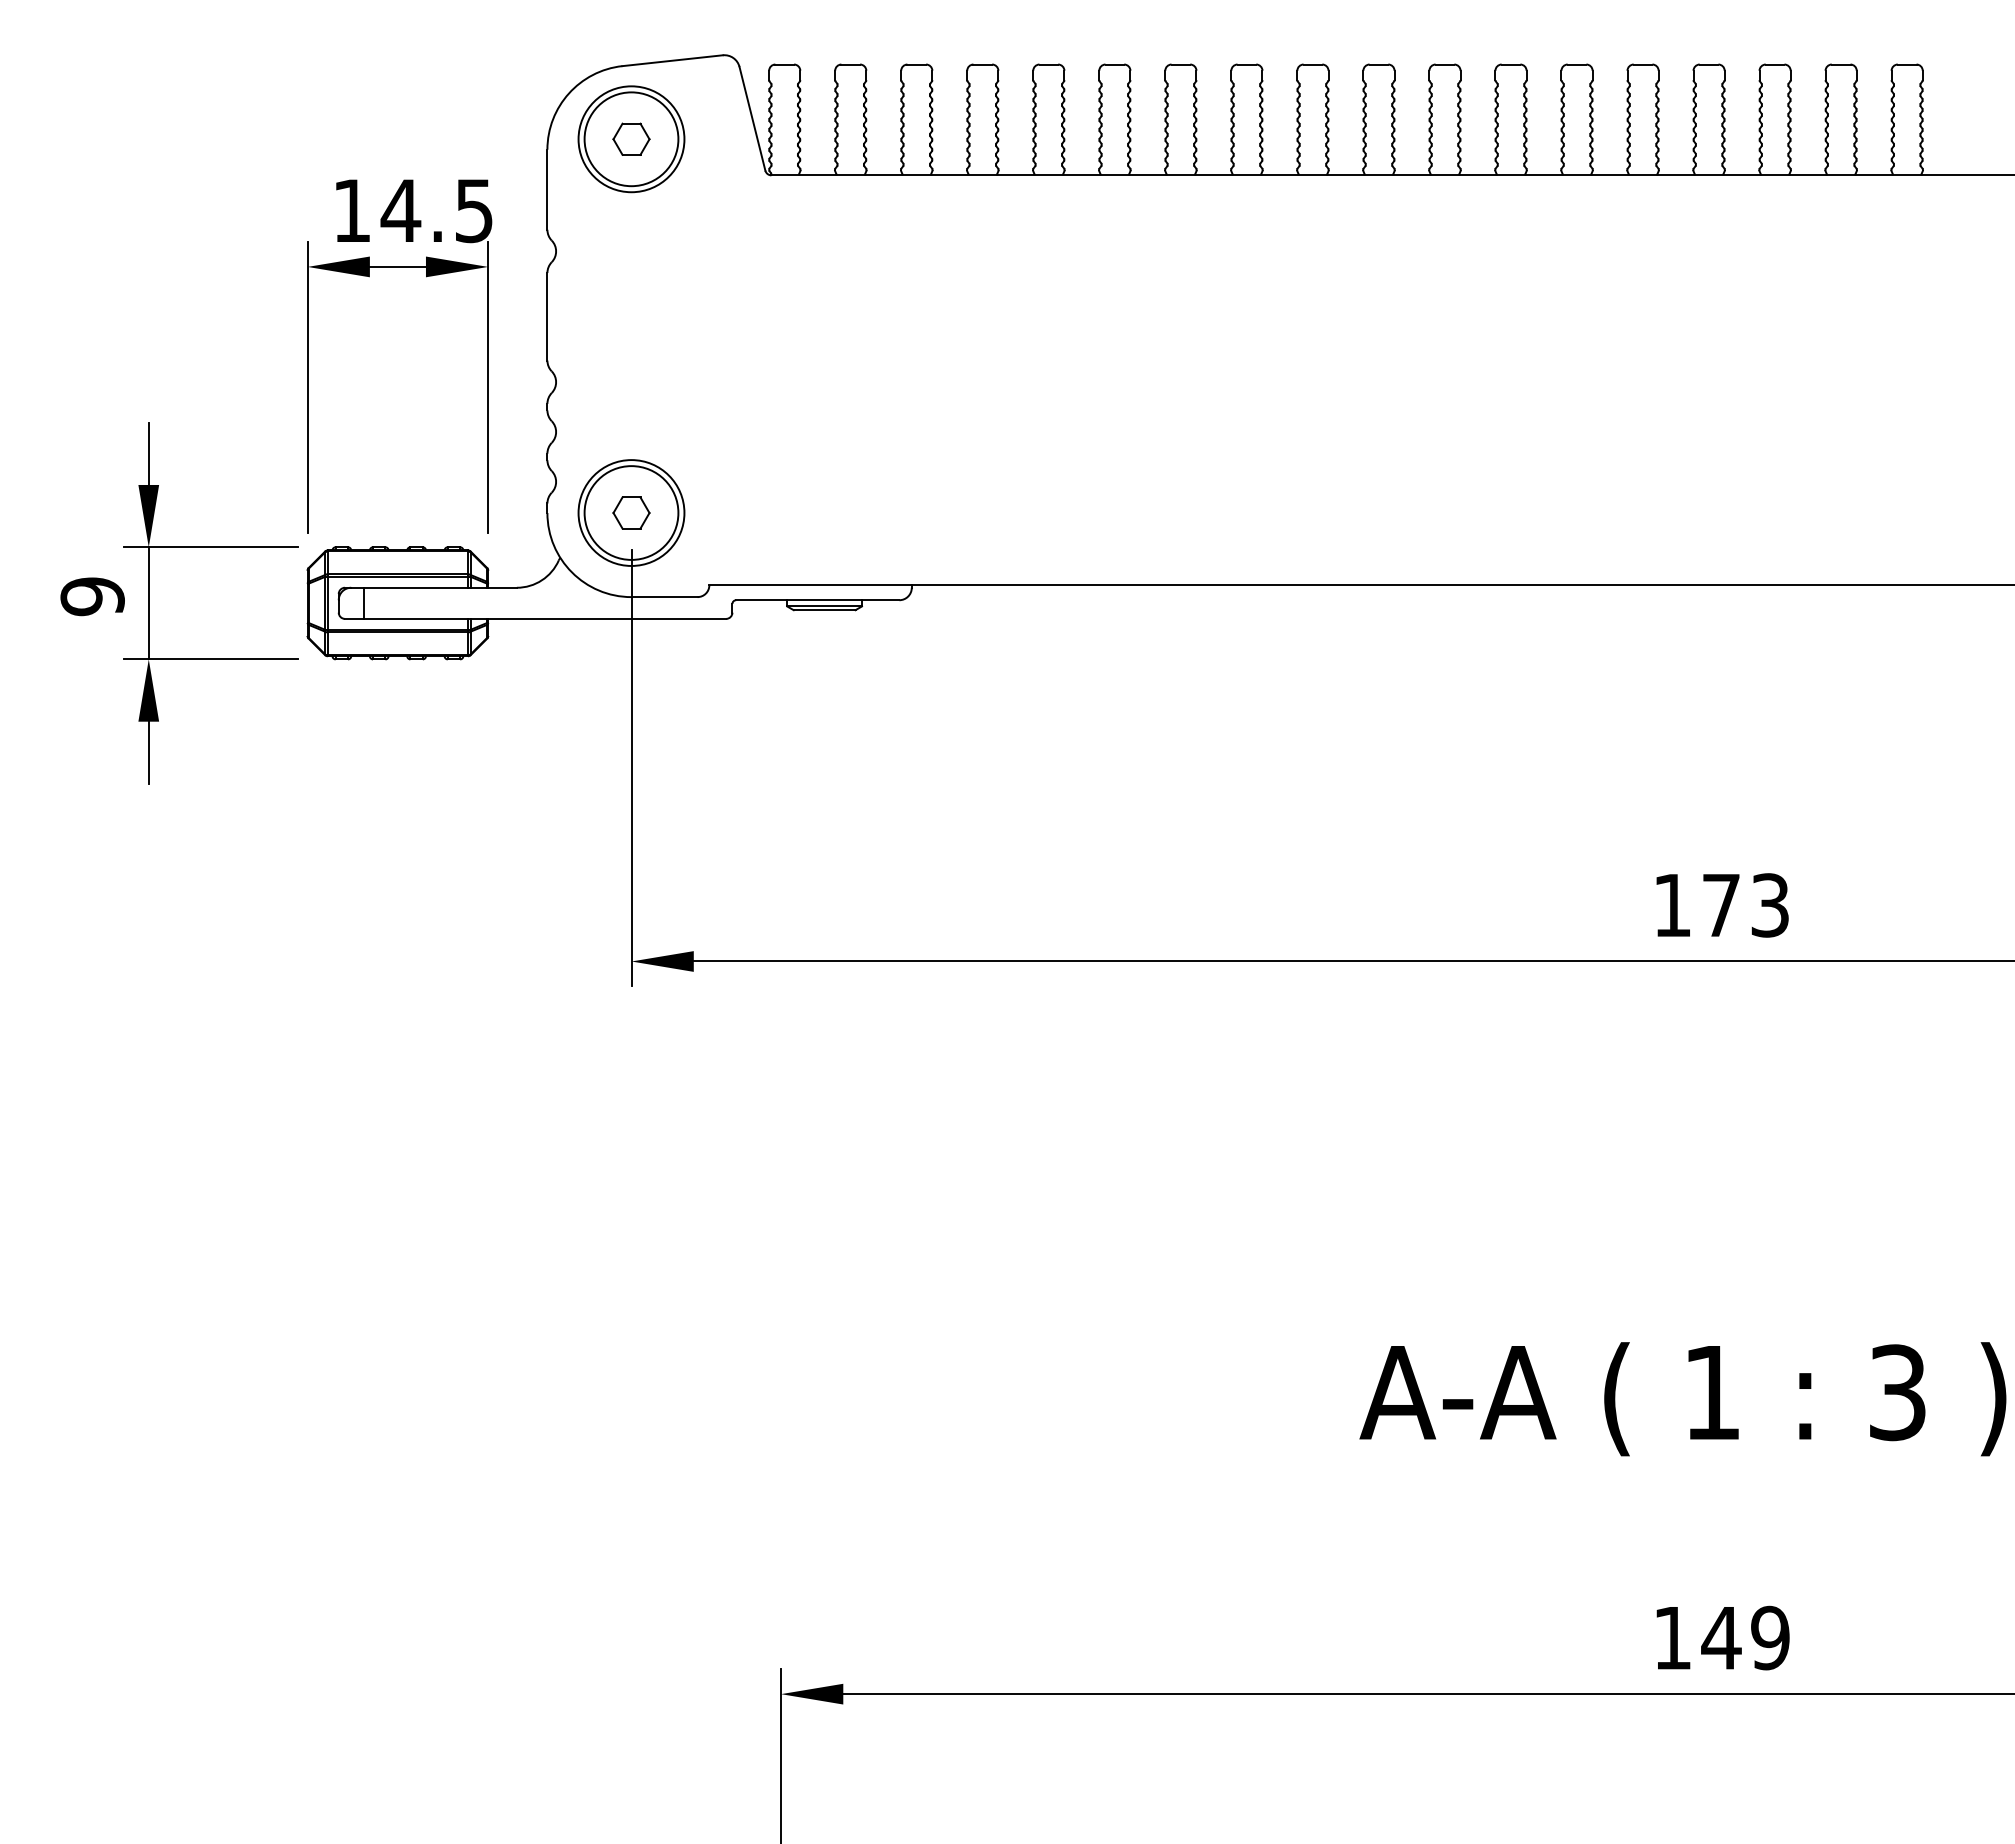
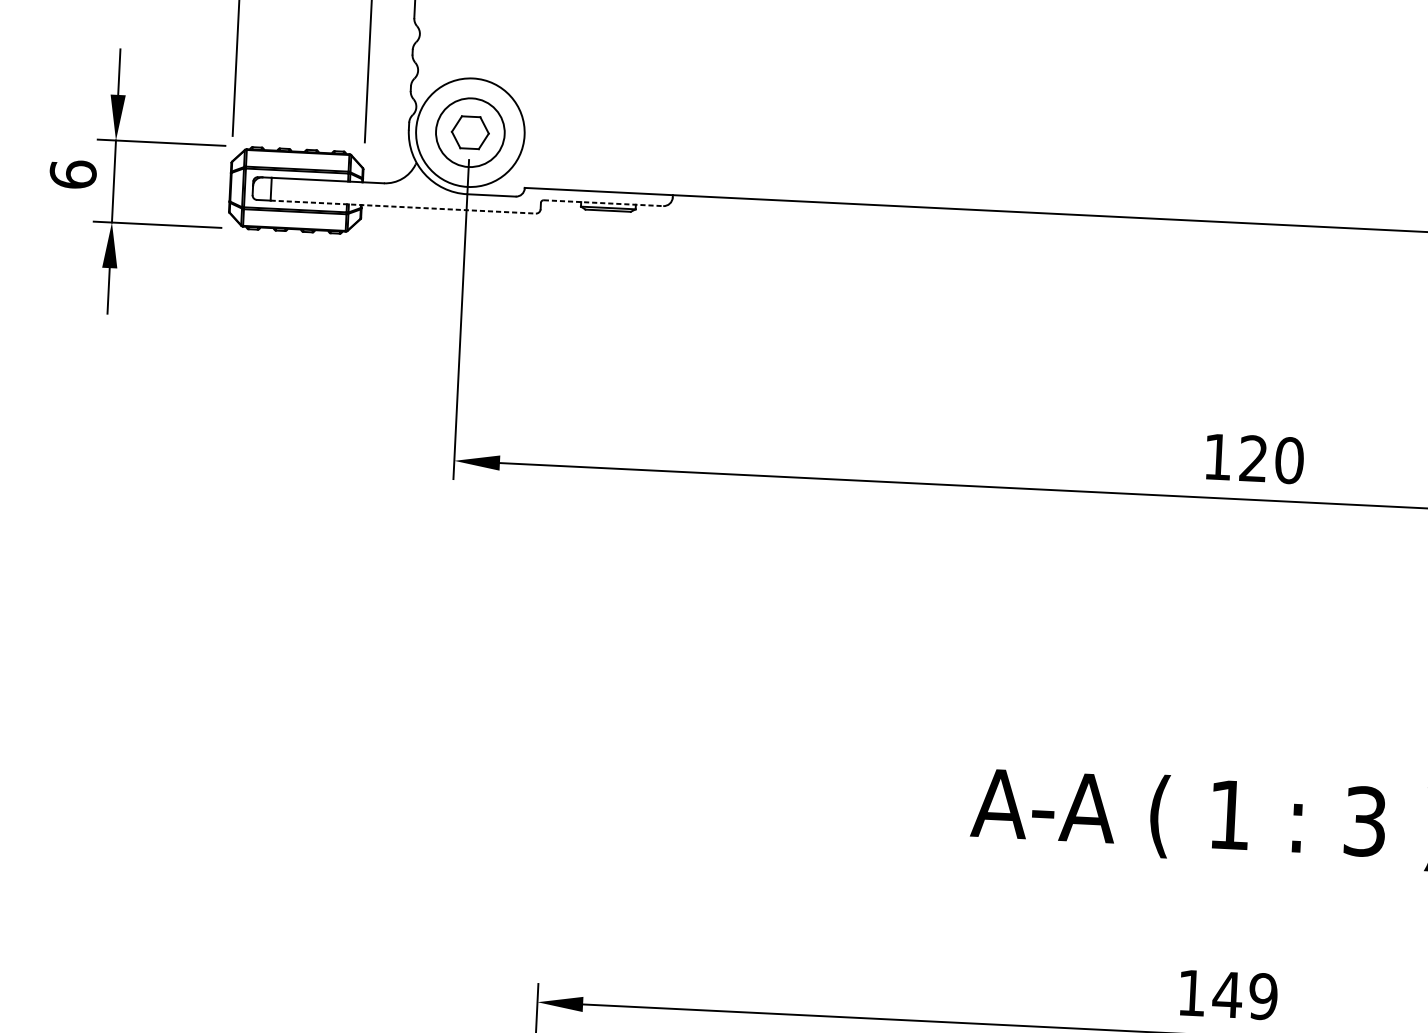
circle: (631, 512) -> (470, 132), size x1.4
part: (631, 512) -> (470, 132), size x1.4
text: (92, 596) -> (73, 174), 9 -> 6
line: (817, 600) -> (603, 203), solid -> dashed
line: (545, 618) -> (403, 206), solid -> dashed
text: (1745, 905) -> (1271, 459), 173 -> 120

